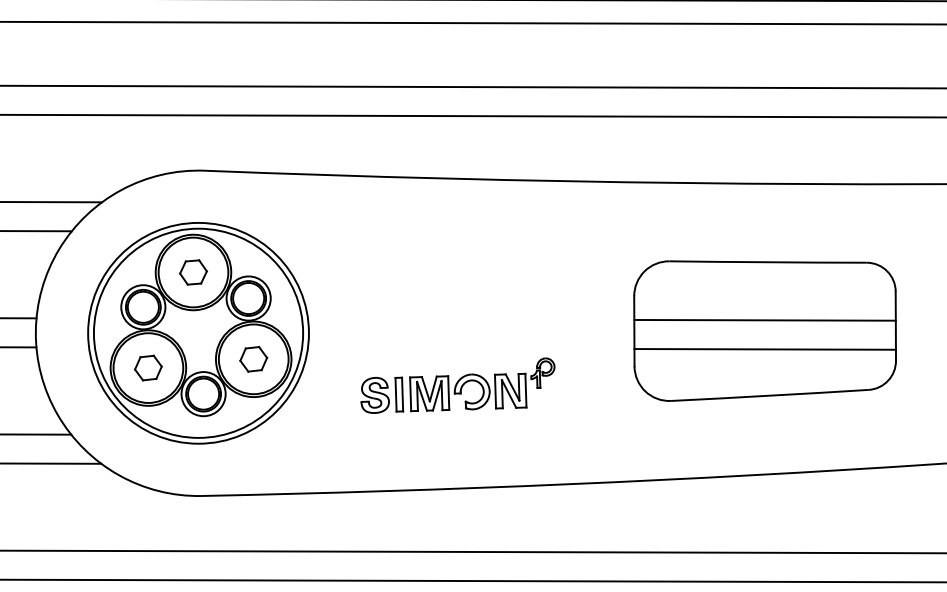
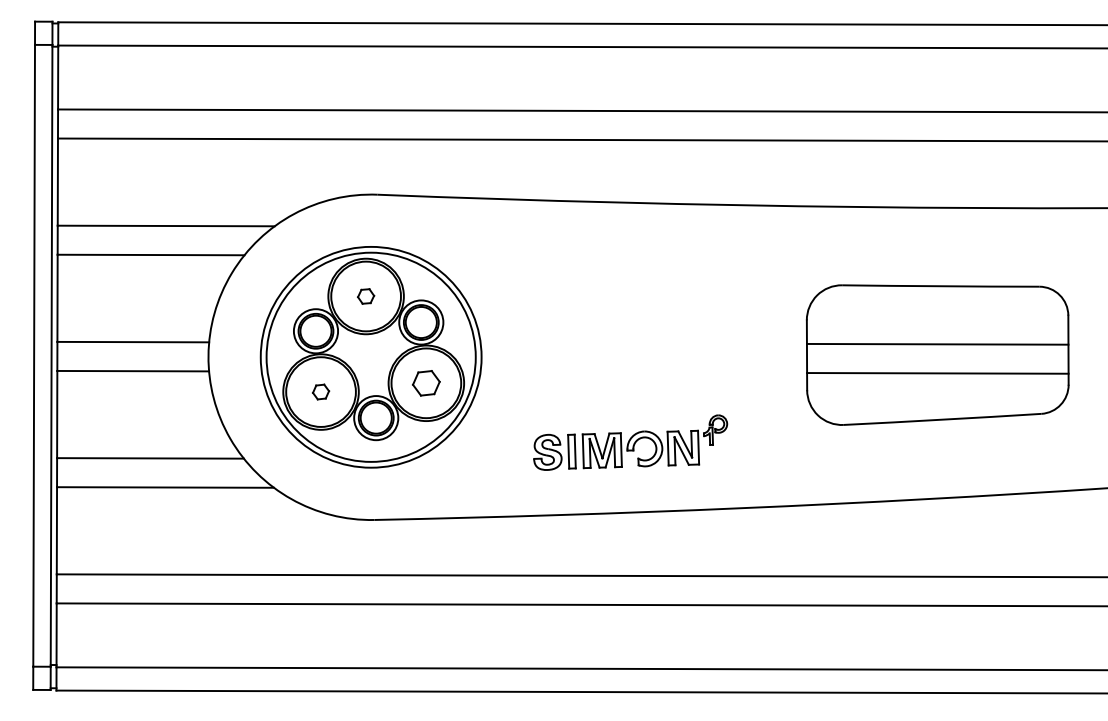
part: (192, 272) -> (365, 296), size x0.6
part: (147, 367) -> (320, 391), size x0.6
part: (457, 385) -> (630, 442), moved

